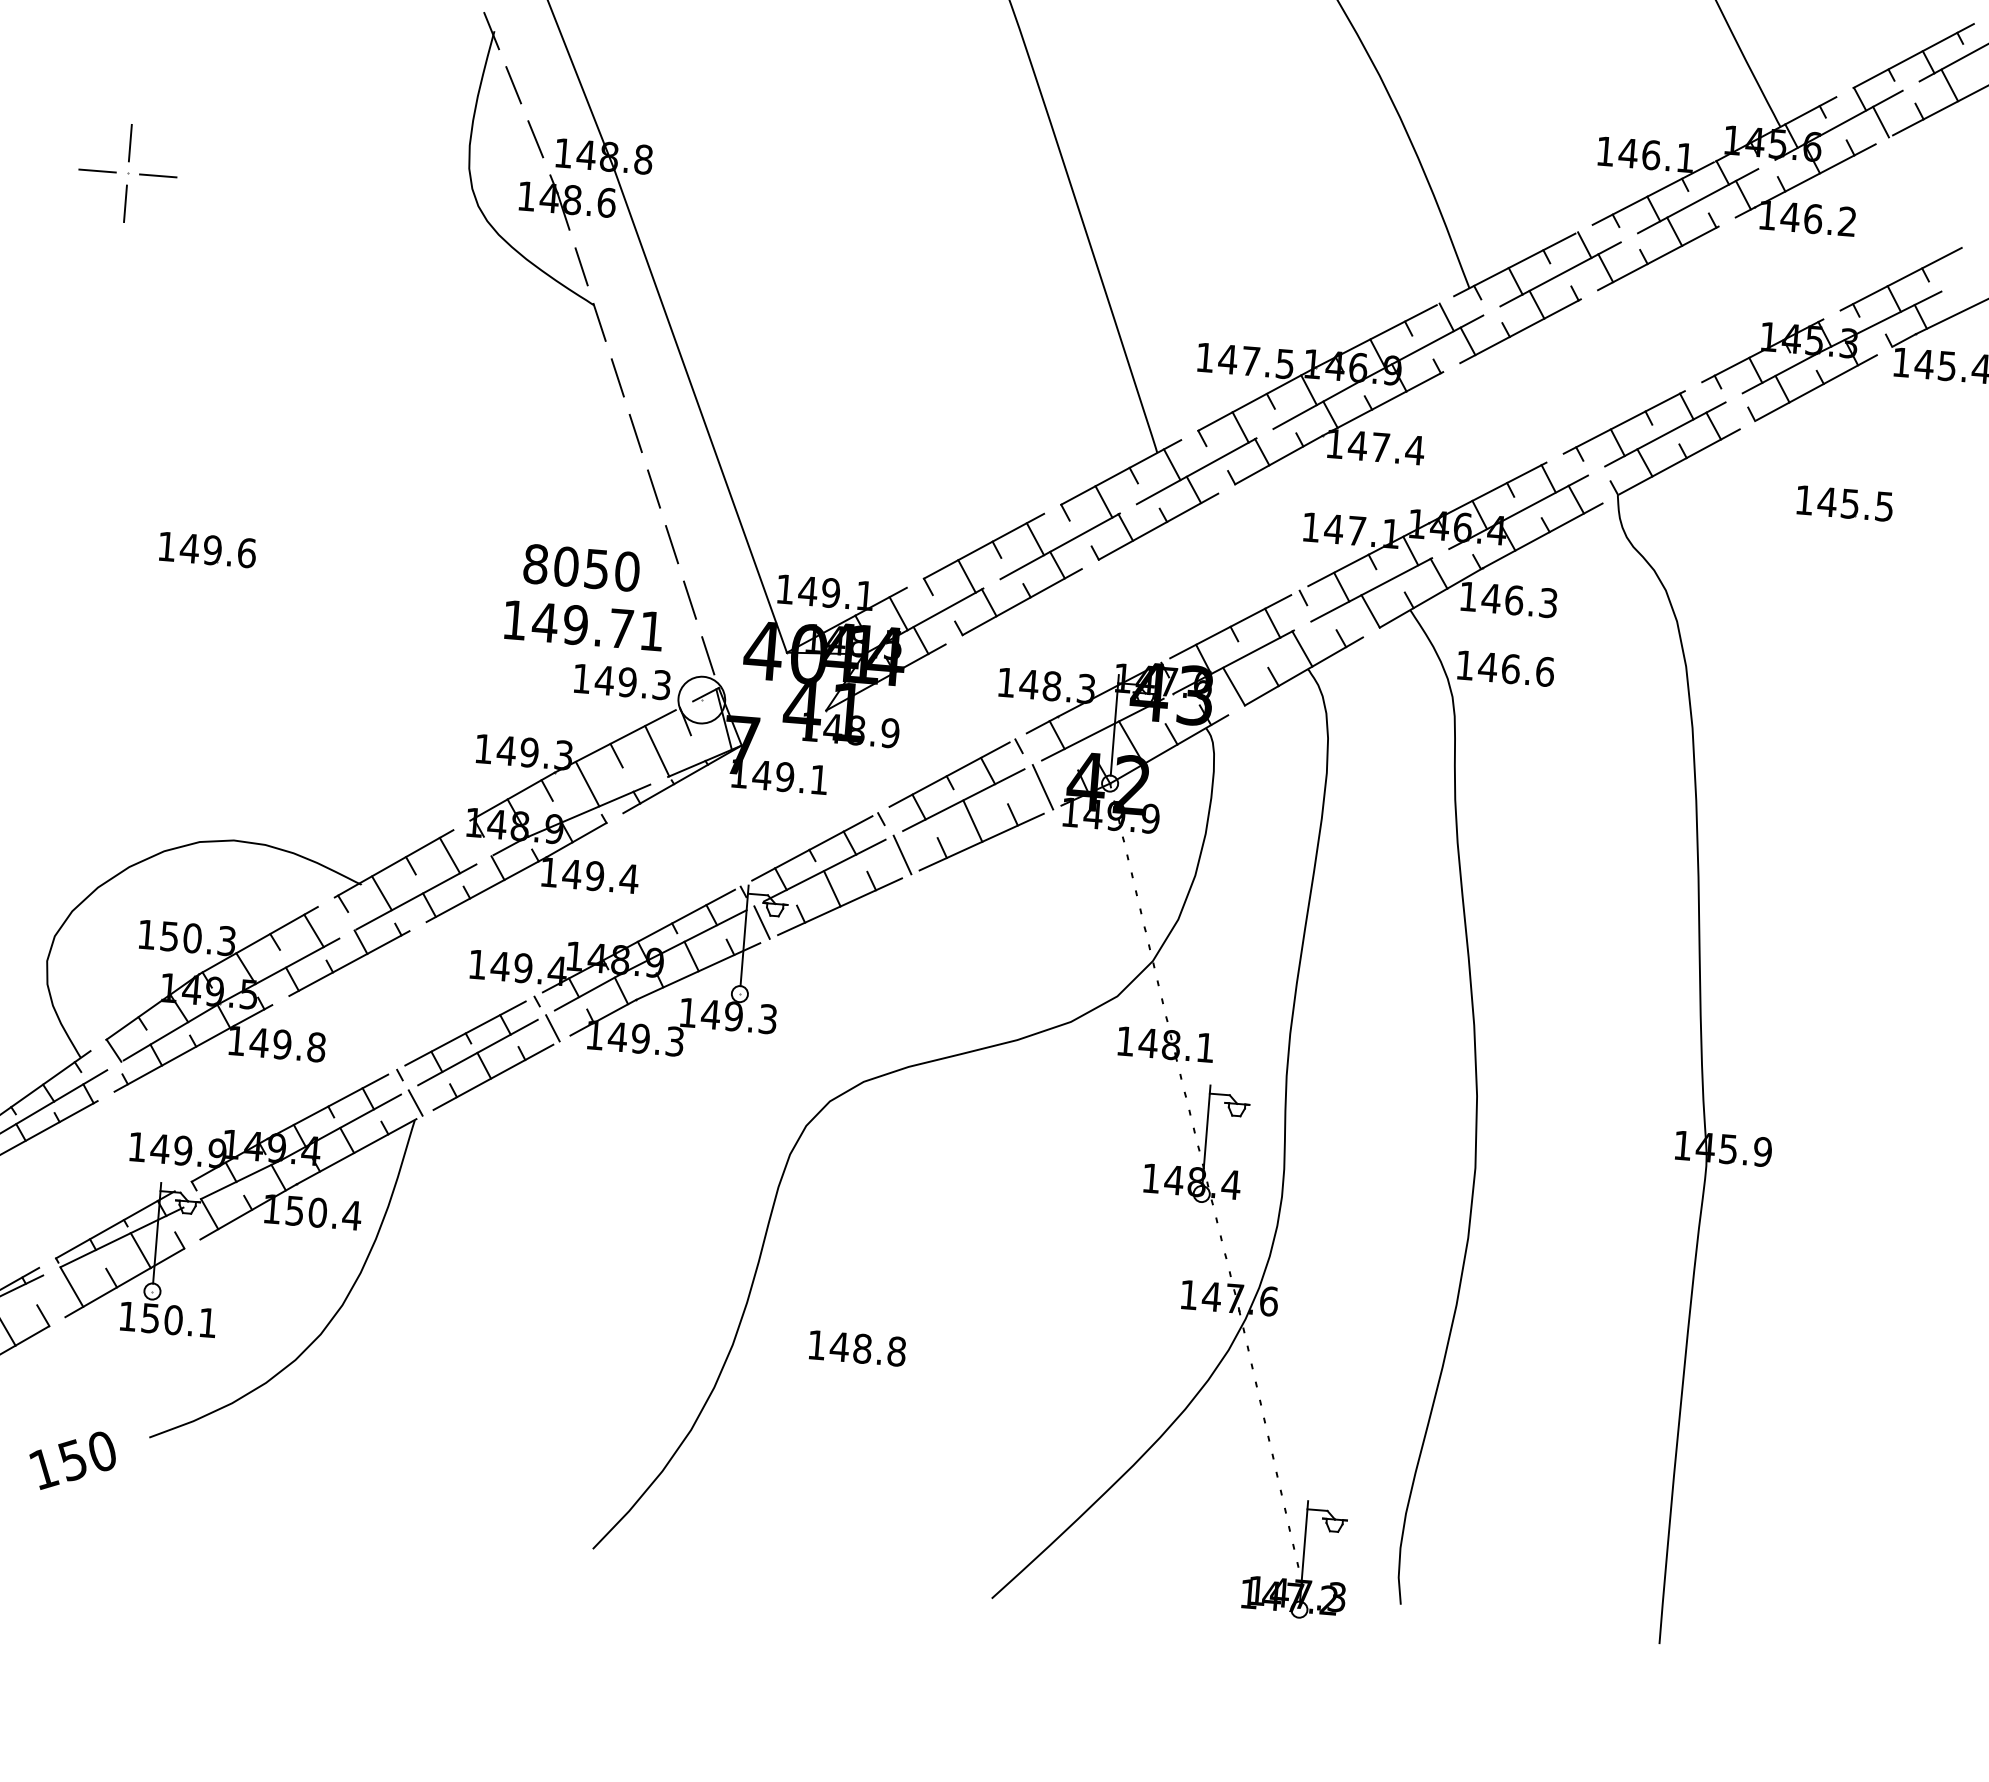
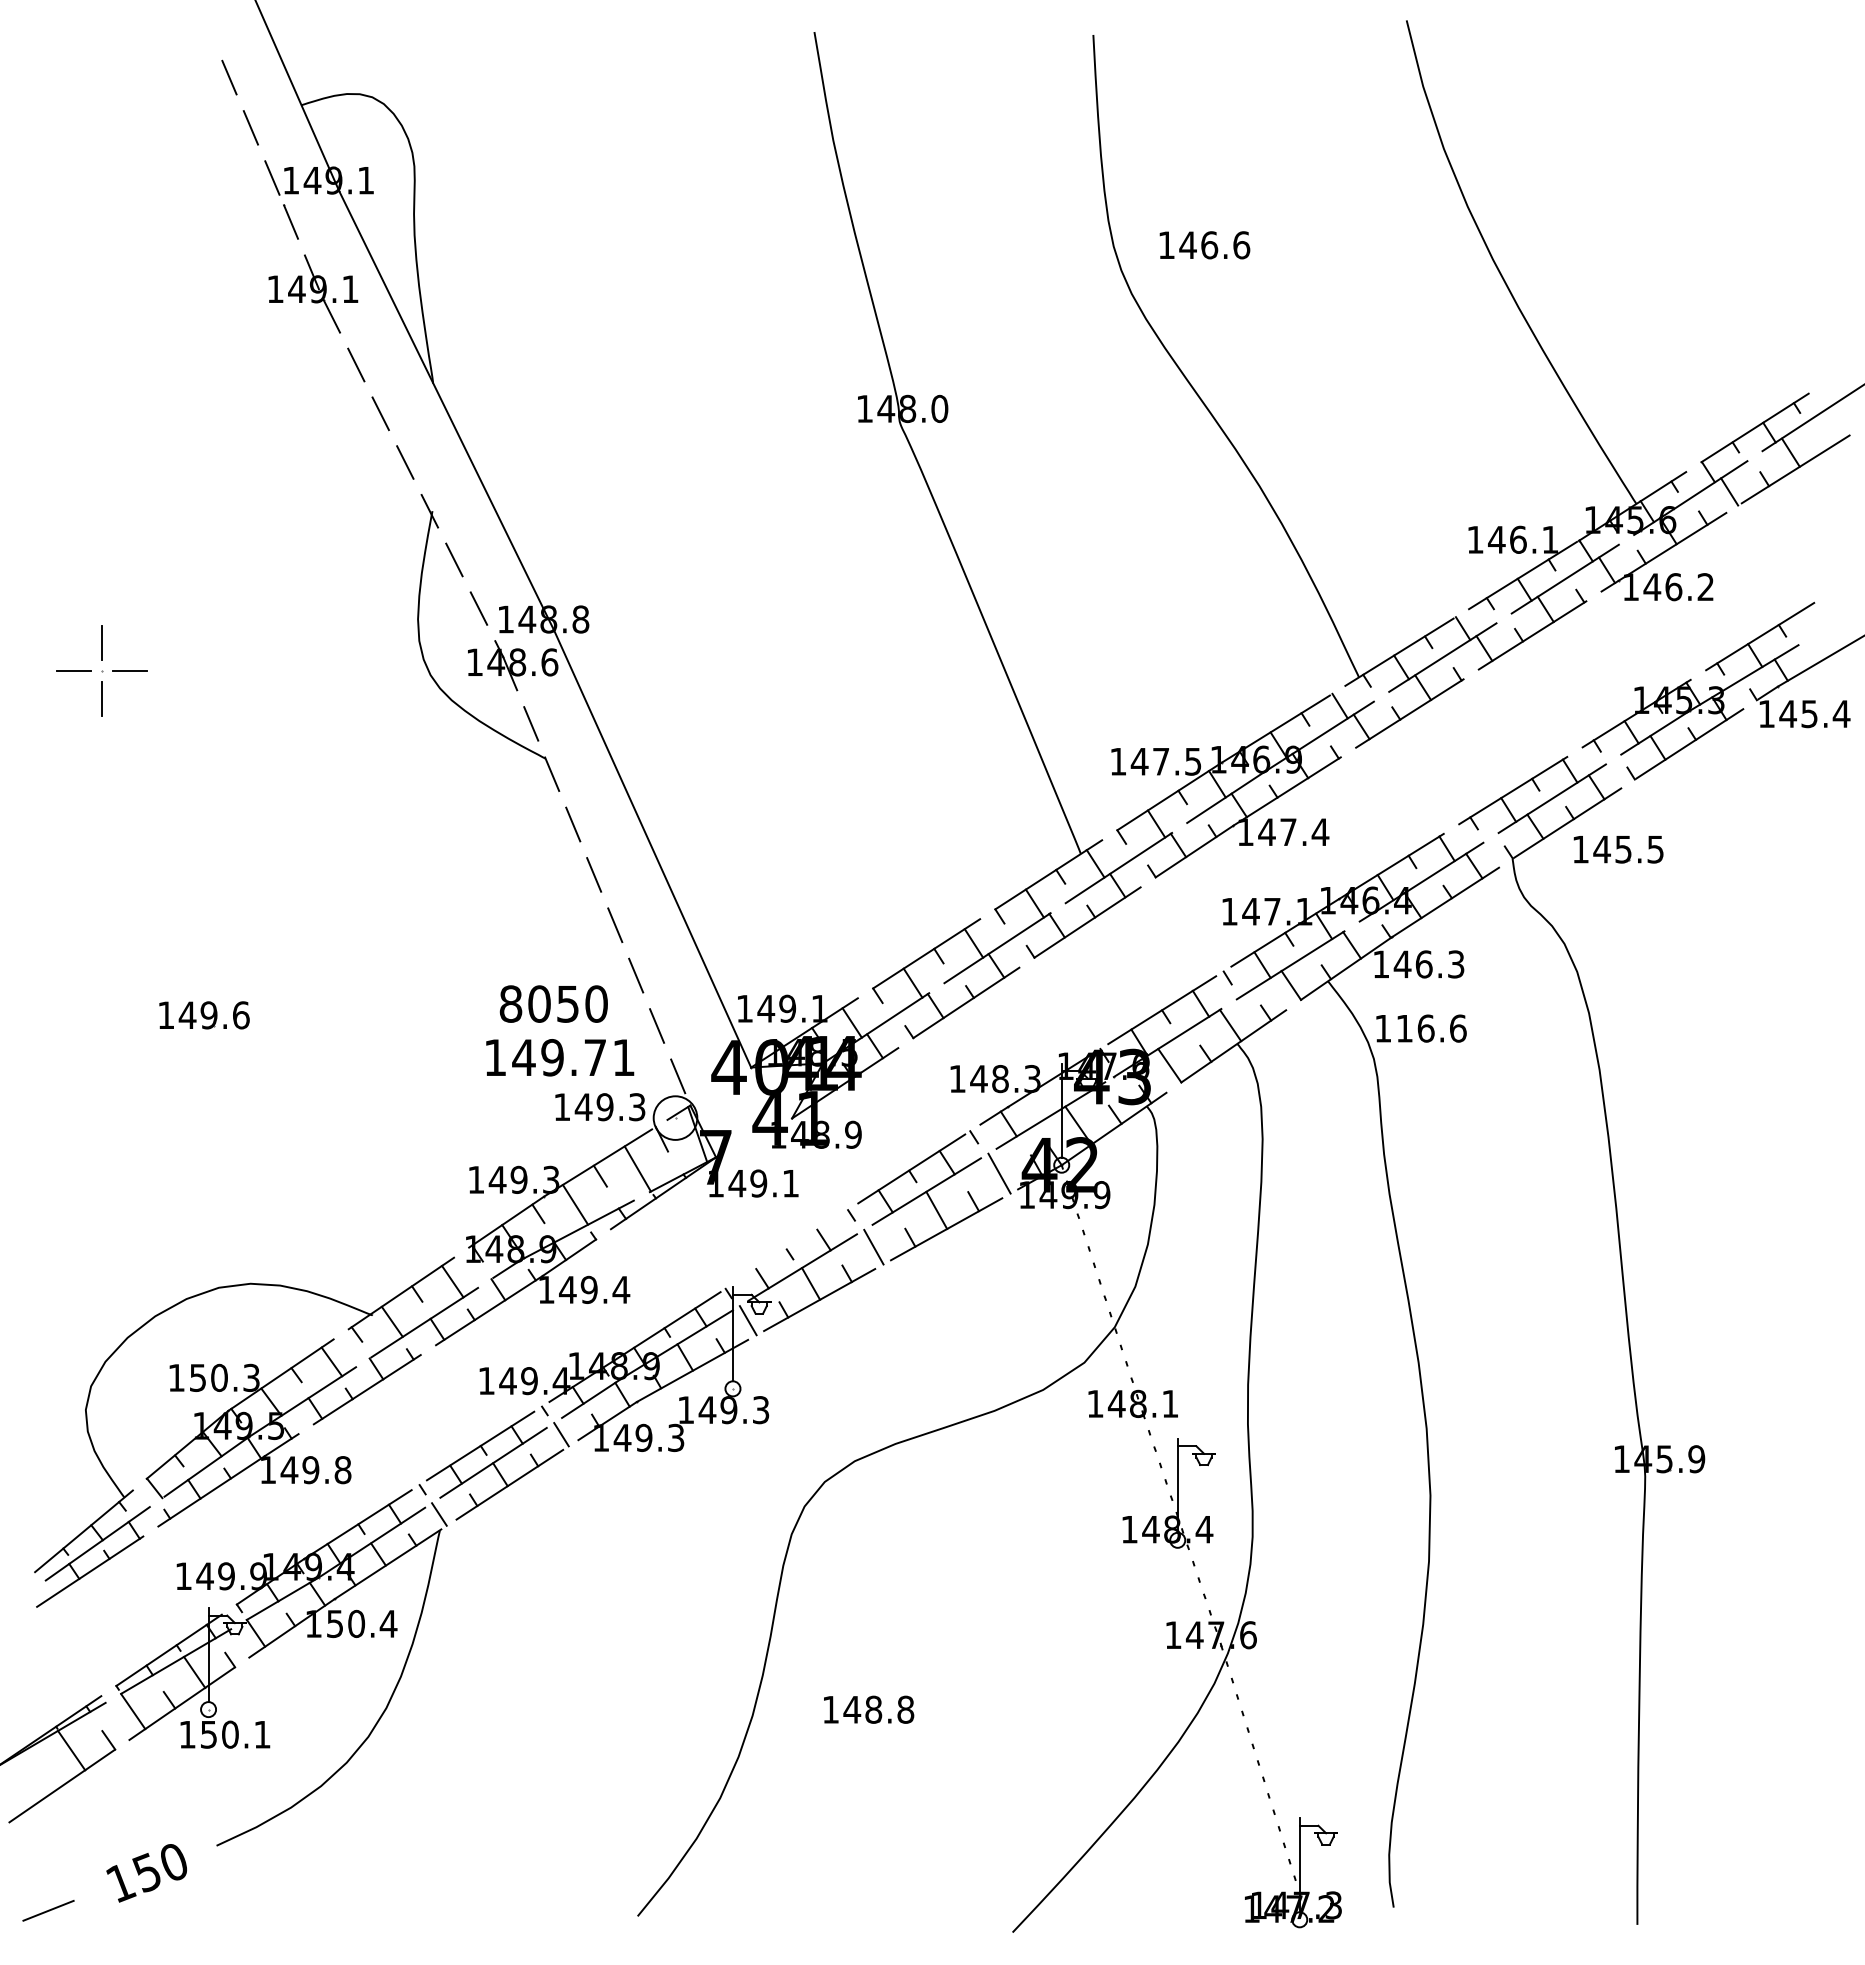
part: (1844, 503) -> (1618, 849), moved
text: (1487, 667) -> (1404, 1028), 146.6 -> 116.6
line: (811, 847) -> (788, 1247), removed

